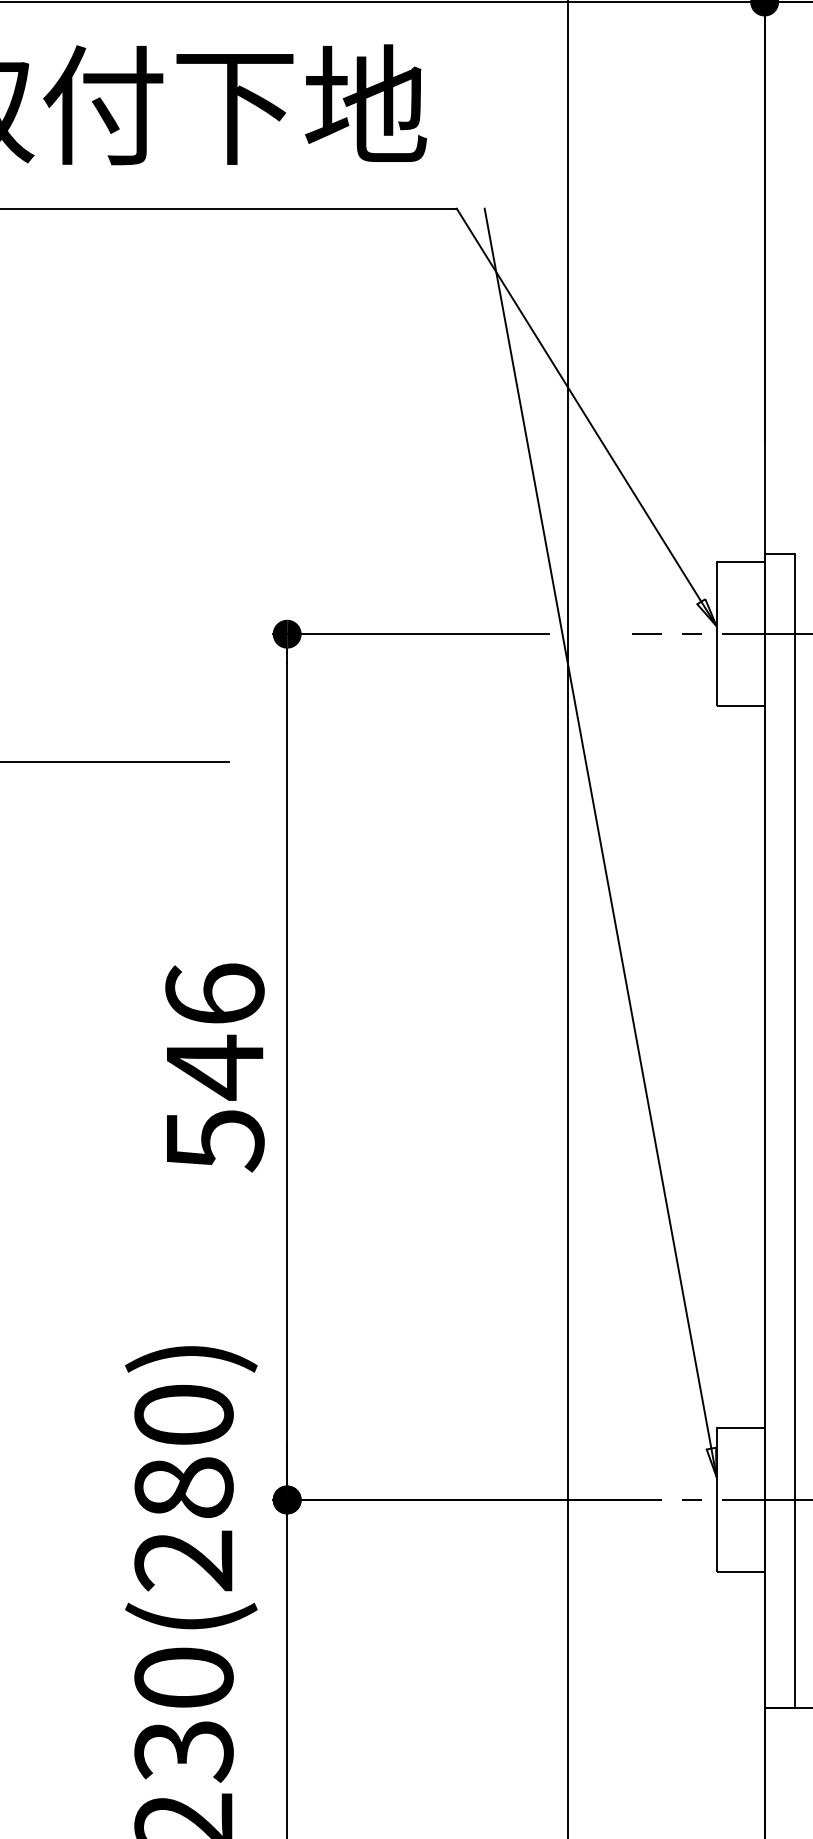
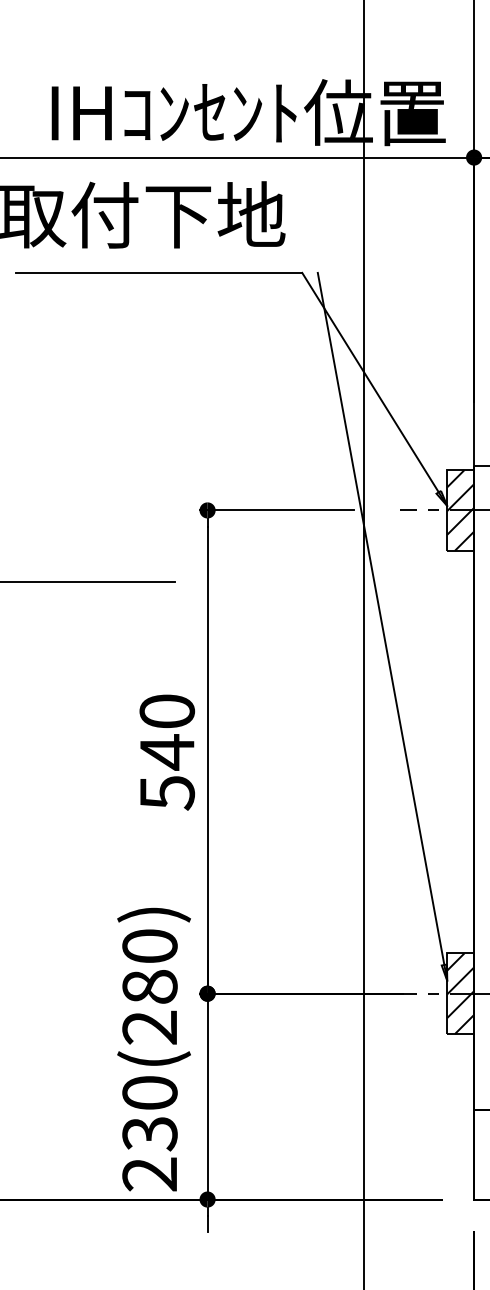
hatch: (740, 634) -> (460, 510), added
text: (213, 992) -> (166, 710), 546 -> 540
hatch: (740, 1499) -> (460, 993), added

